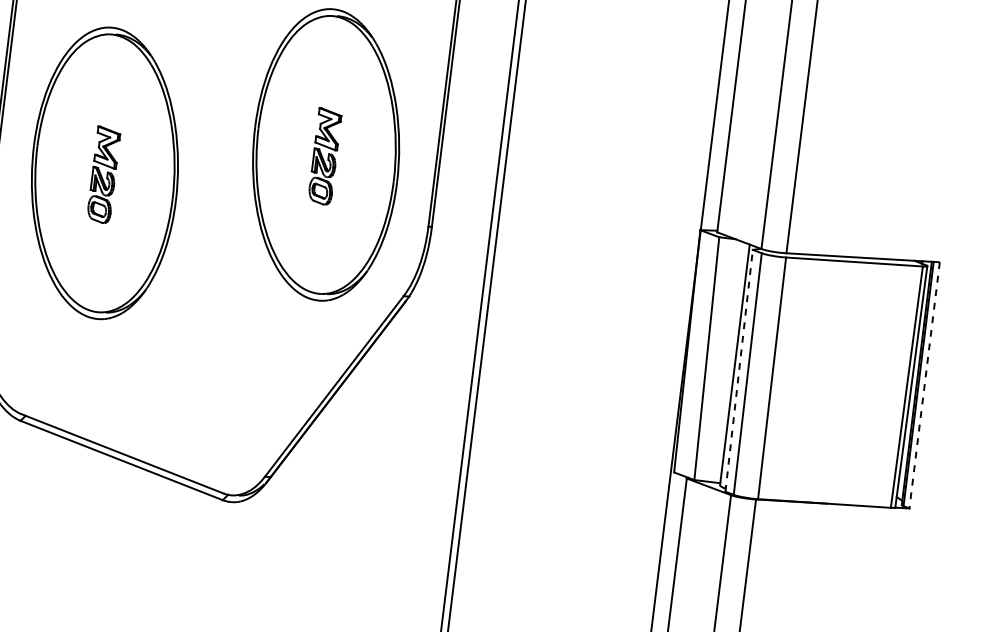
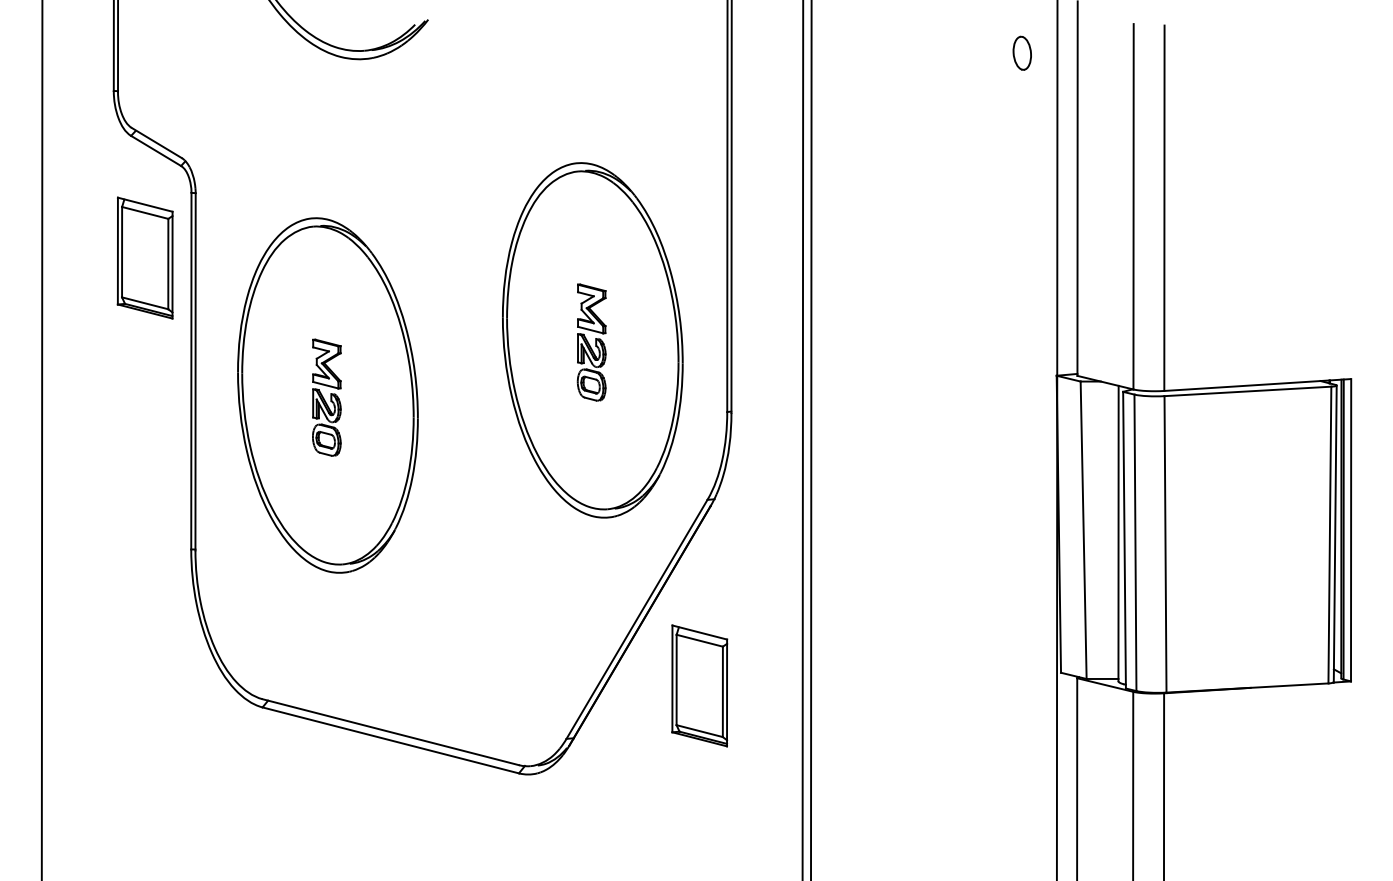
line: (739, 370) -> (1124, 539), dashed -> solid
line: (924, 385) -> (1351, 530), dashed -> solid
part: (378, 446) -> (699, 685), added

